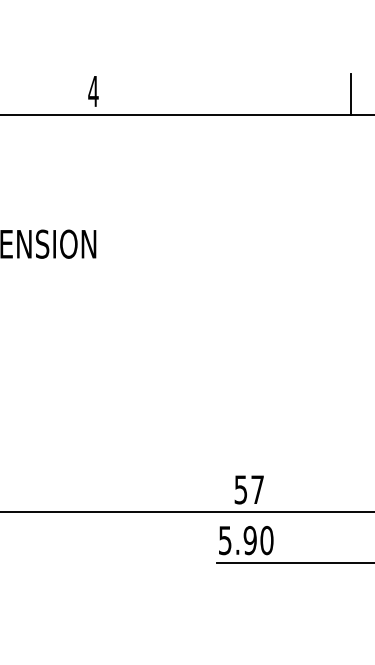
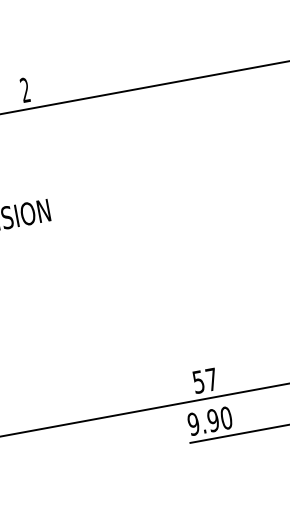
text: (93, 90) -> (25, 89), 4 -> 2
line: (350, 94) -> (227, 55), removed
text: (224, 540) -> (193, 424), 5.90 -> 9.90

